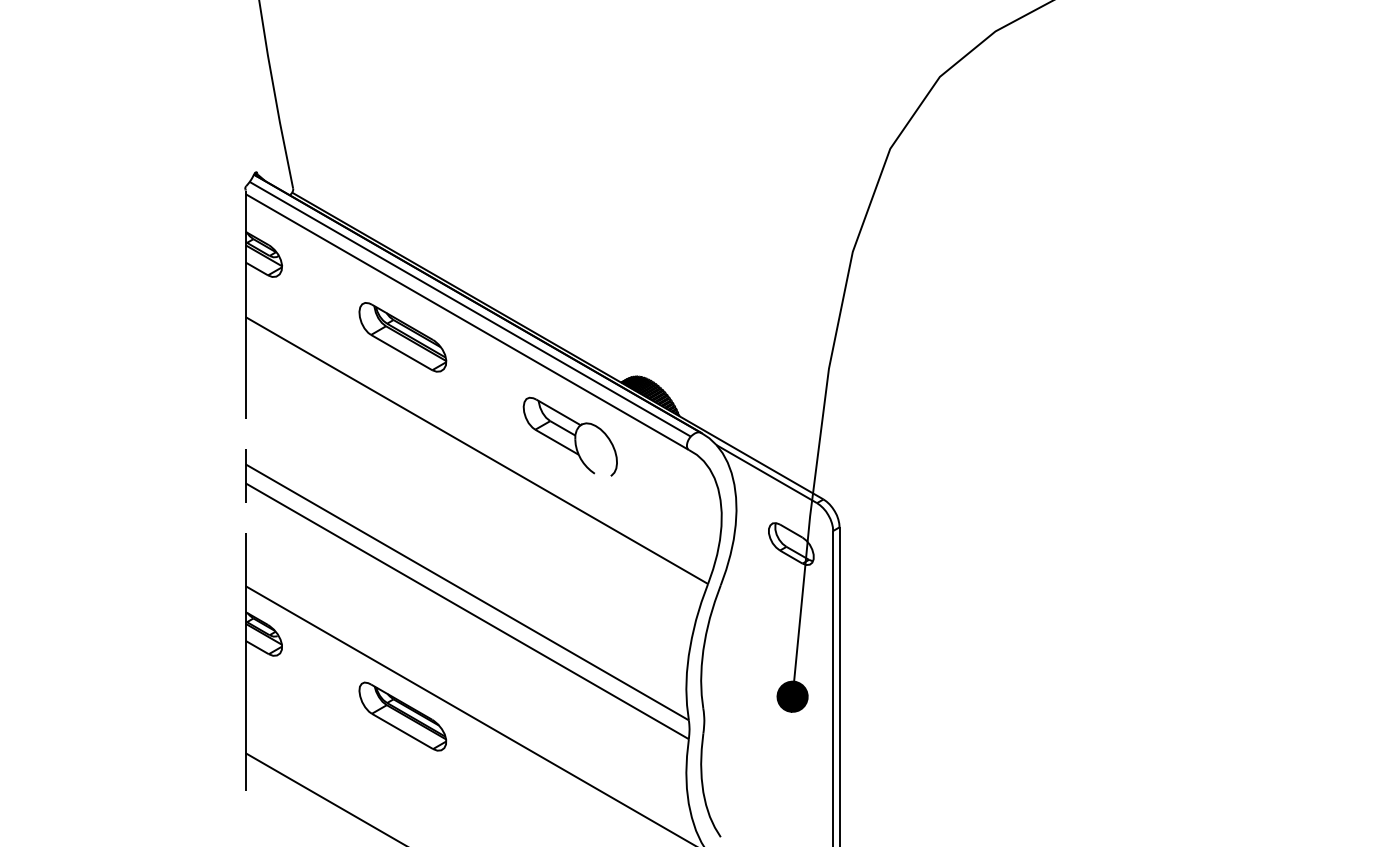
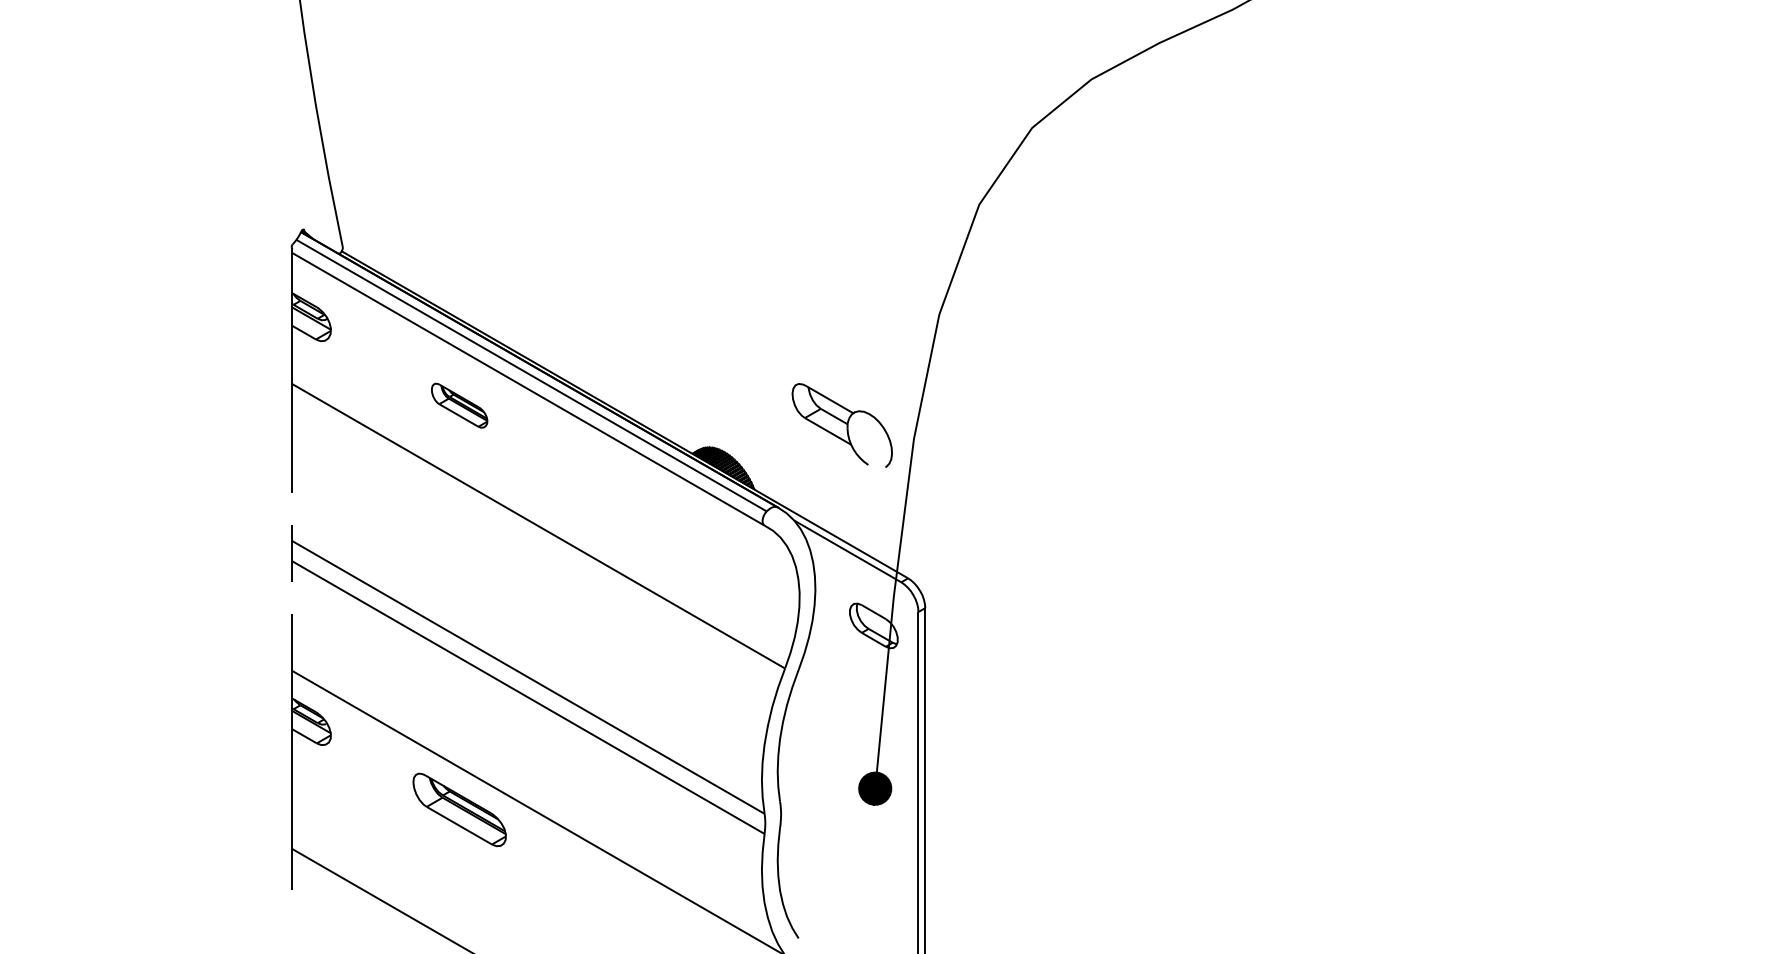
part: (402, 337) -> (459, 405), size x0.6
part: (569, 436) -> (841, 425), moved

